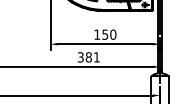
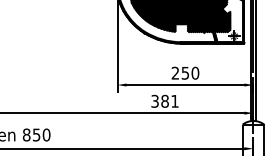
text: (96, 34) -> (174, 72), 150 -> 250

